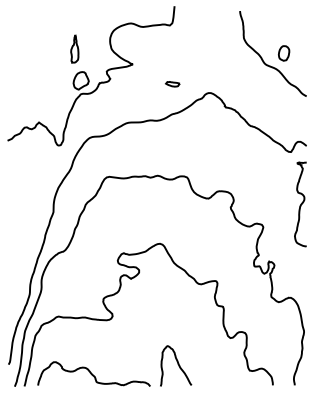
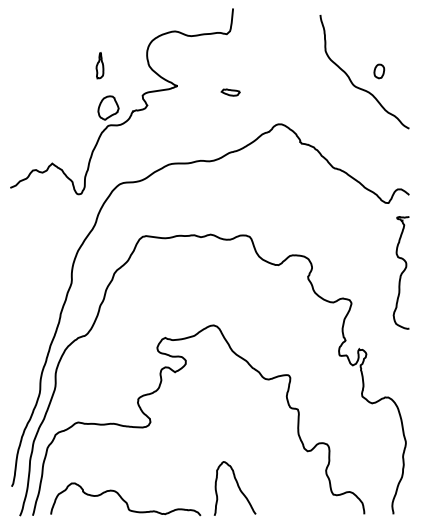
part: (74, 48) -> (99, 65), size x0.7
part: (284, 53) -> (379, 71), size x0.7
part: (172, 84) -> (230, 92), moved

